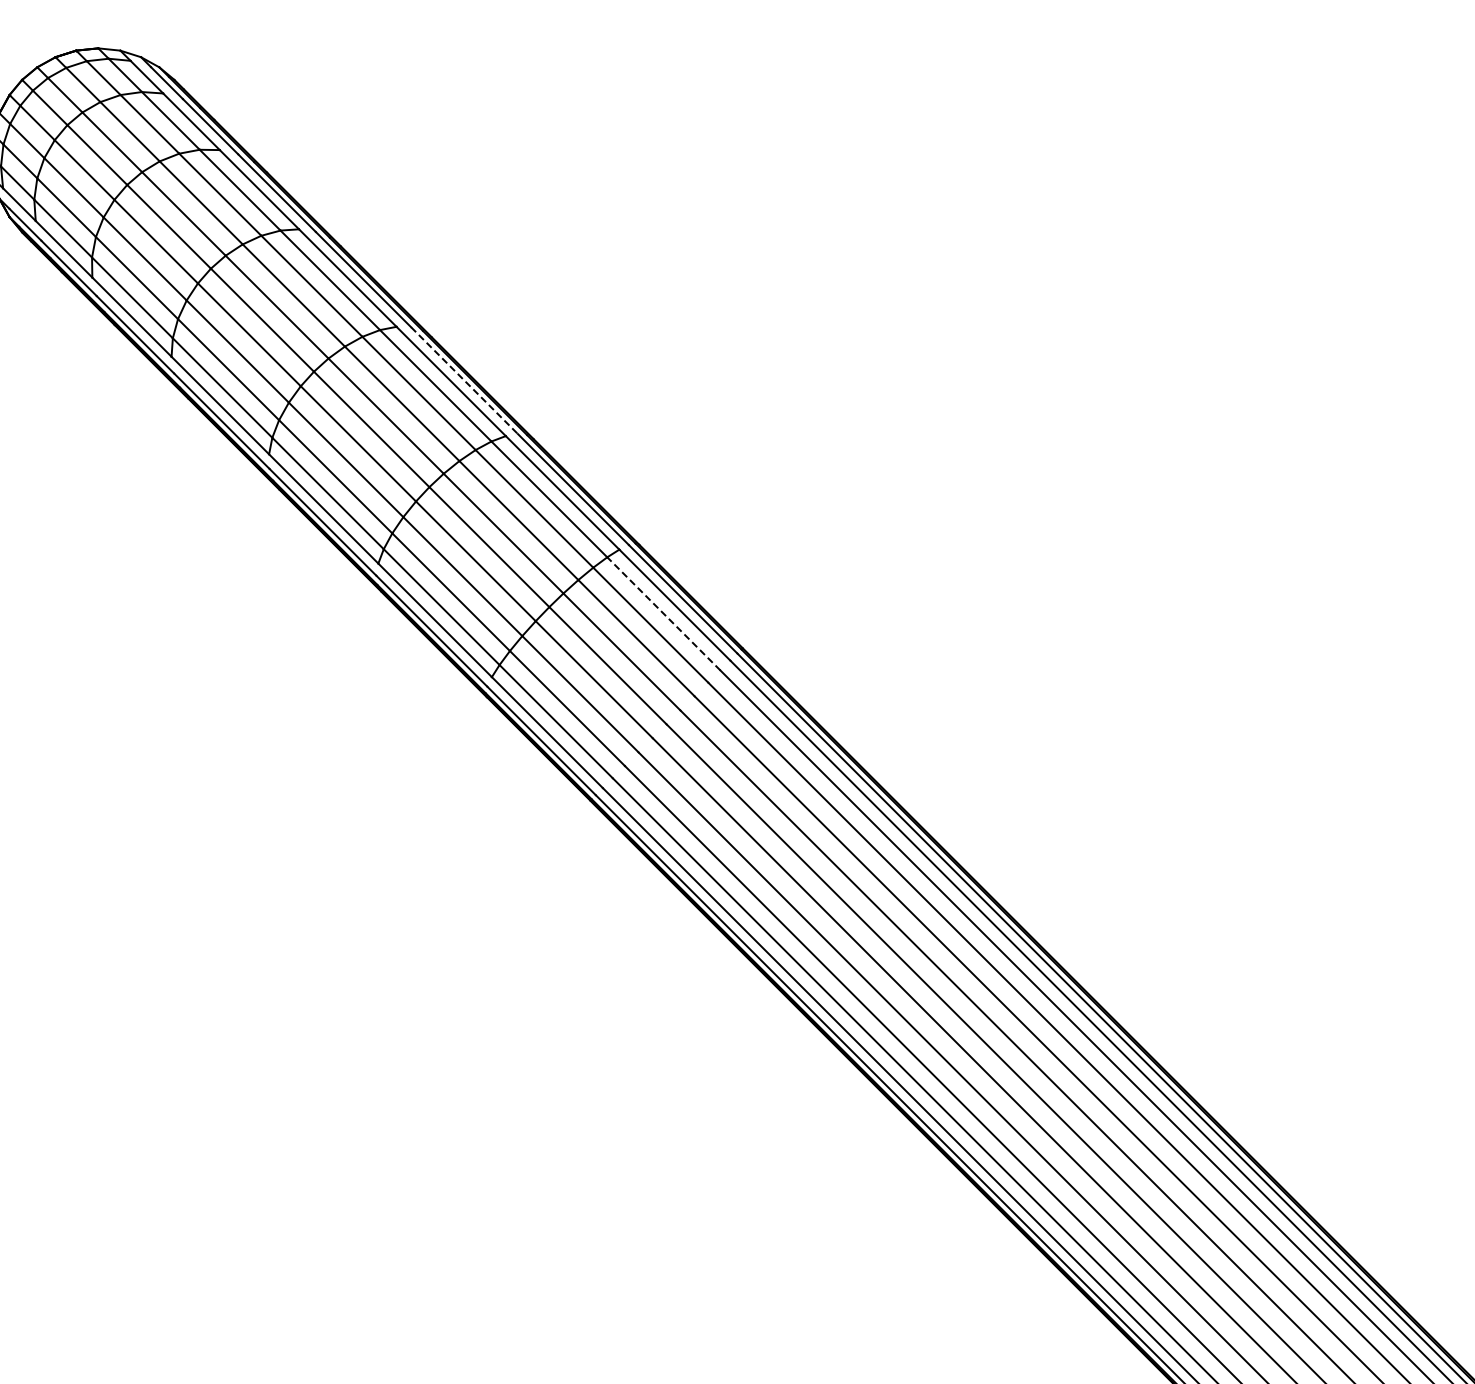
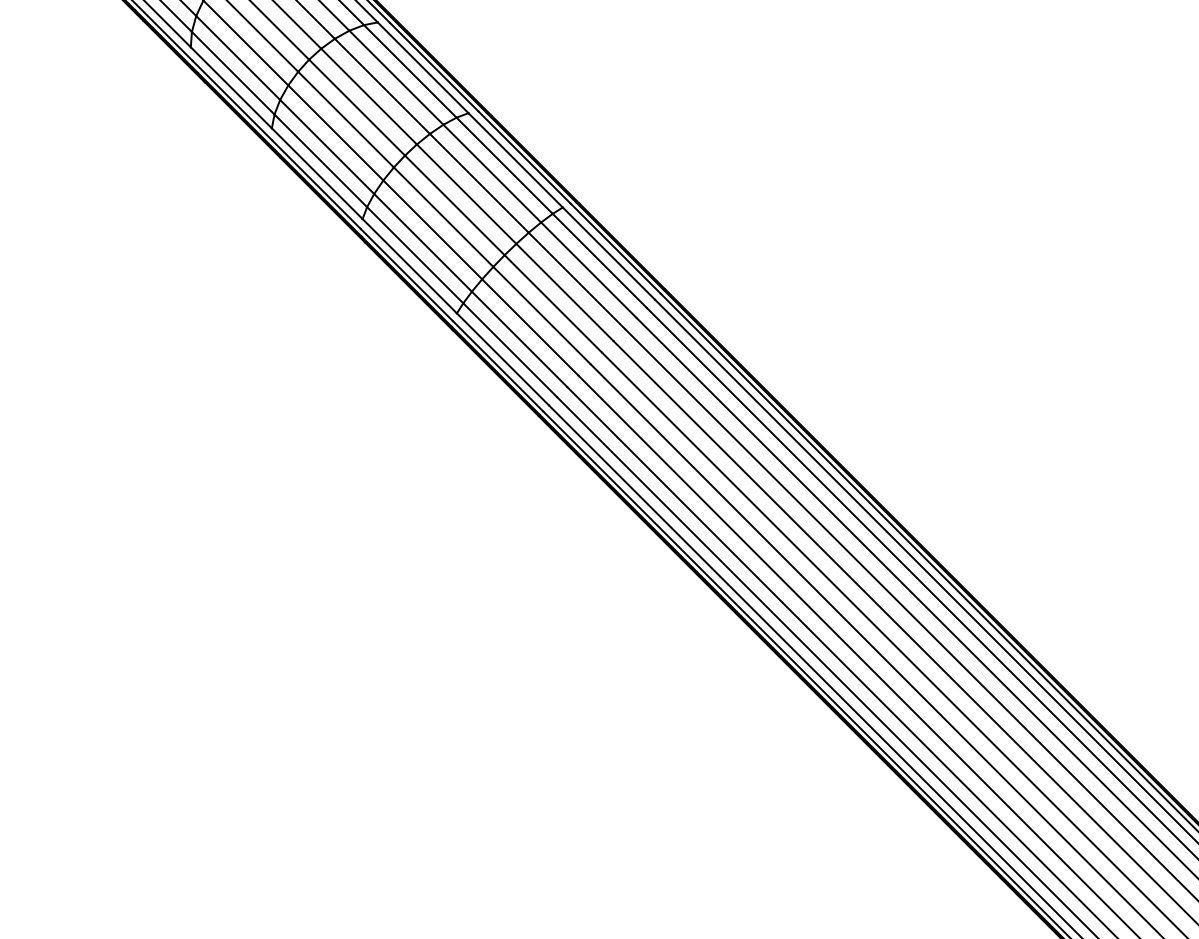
line: (464, 380) -> (434, 67), dashed -> solid
line: (663, 613) -> (599, 260), dashed -> solid

